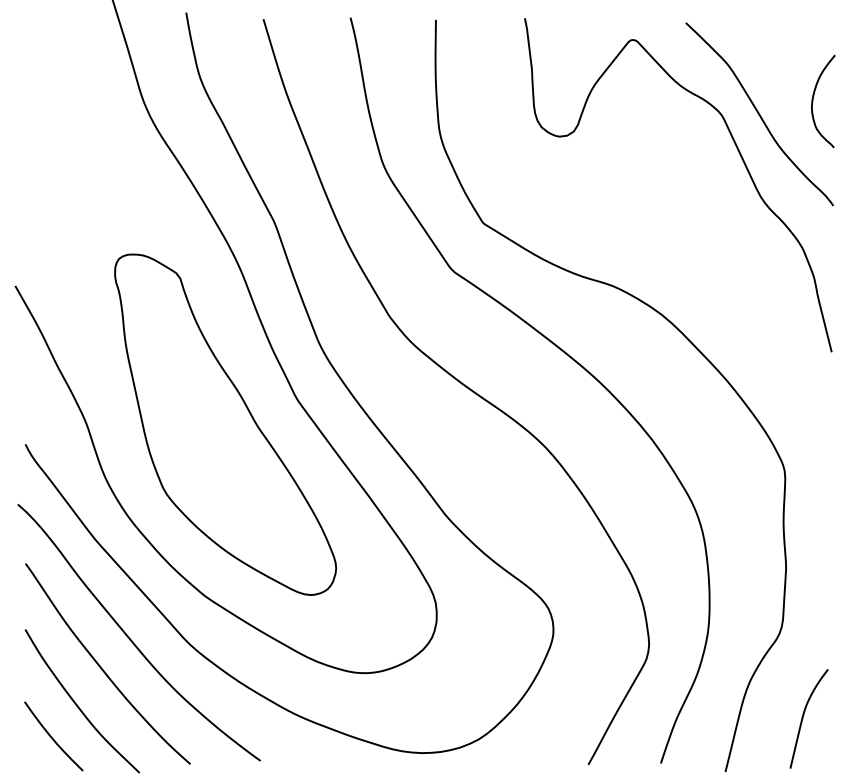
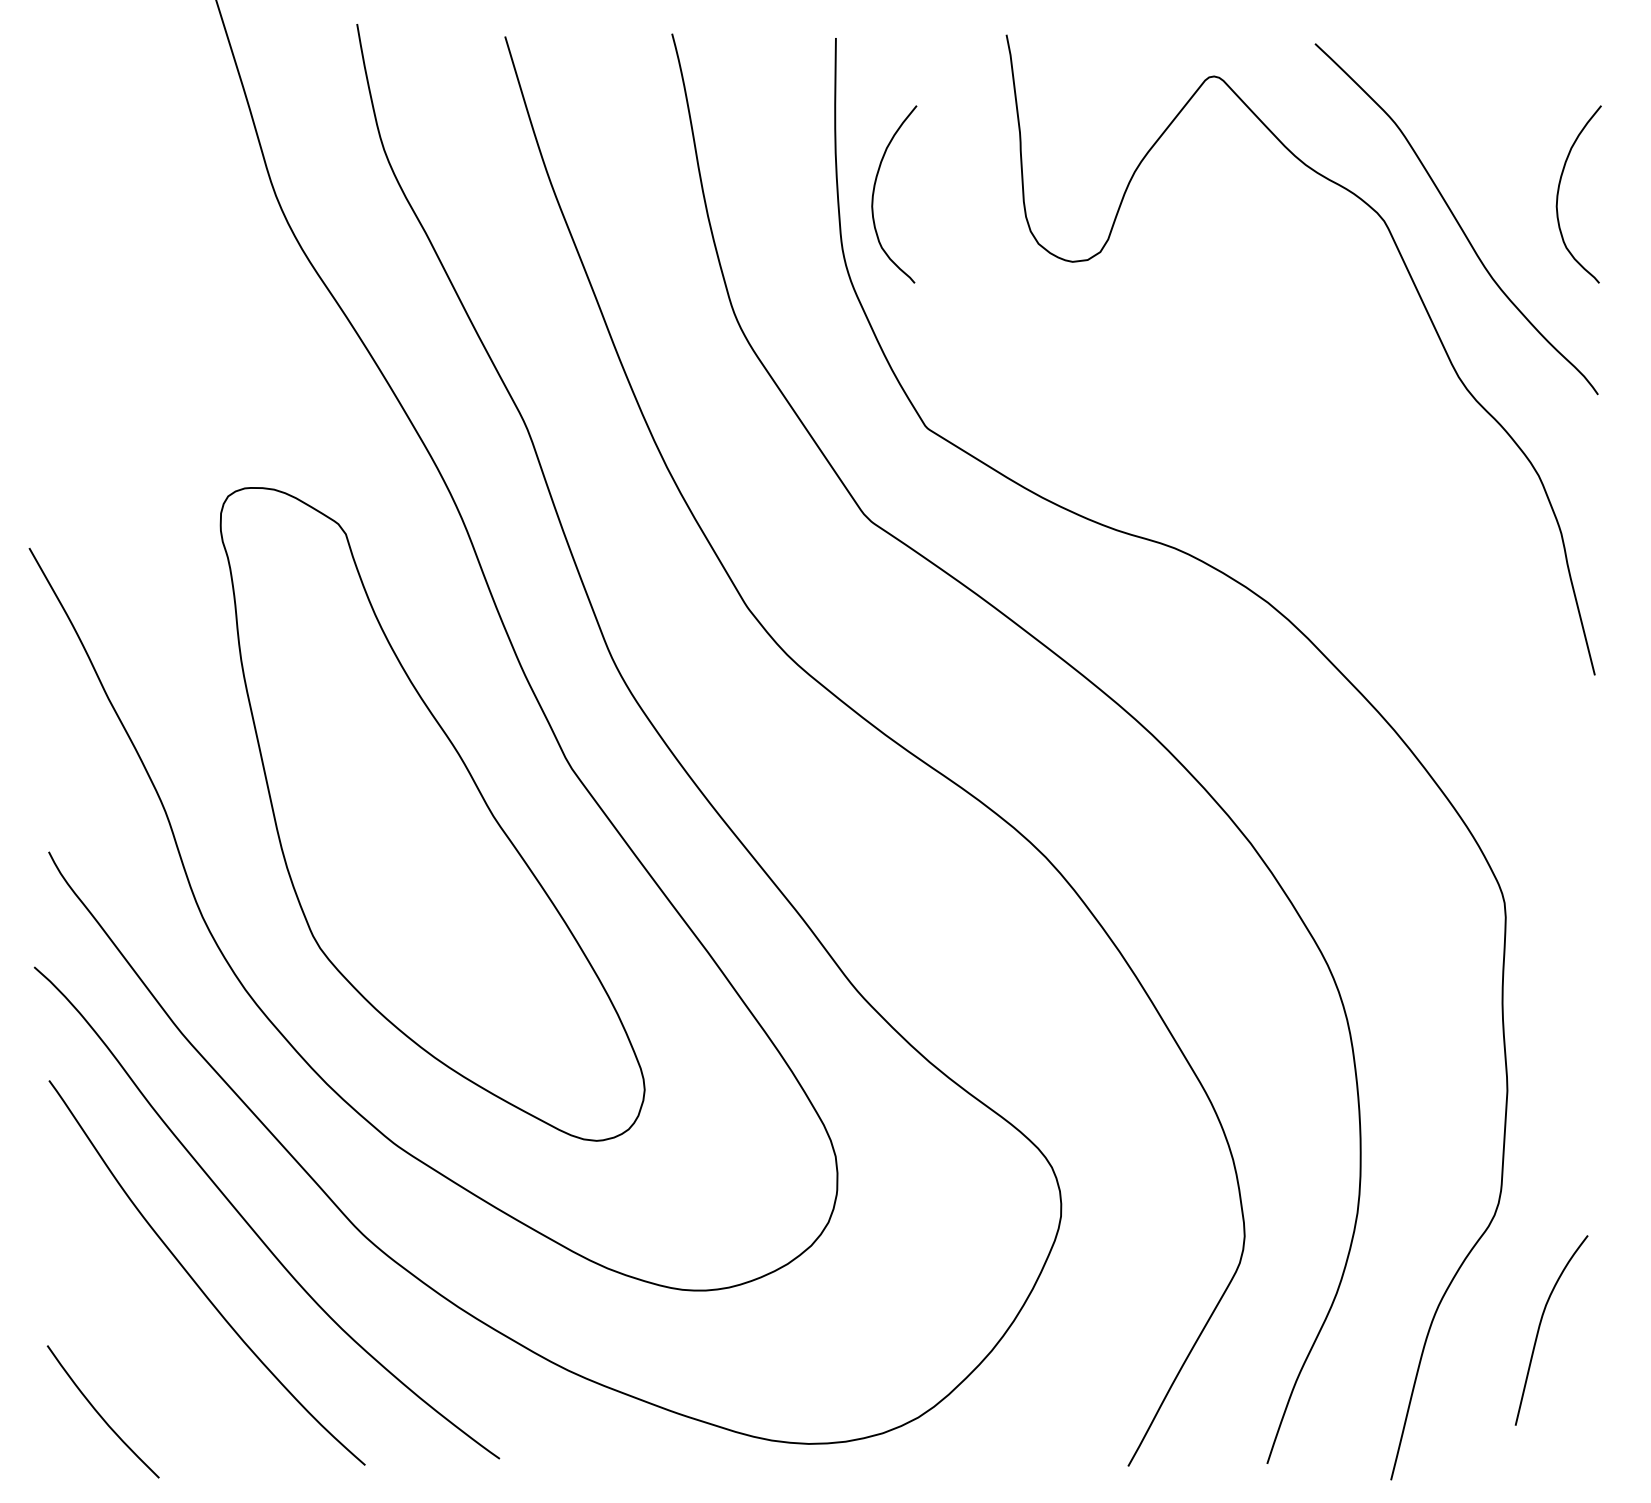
curve: (456, 101) -> (875, 194), added
curve: (78, 705) -> (150, 1352), removed
curve: (804, 715) -> (1542, 1323), moved

